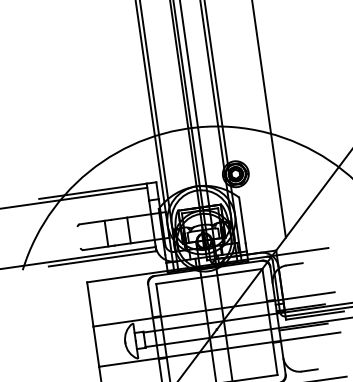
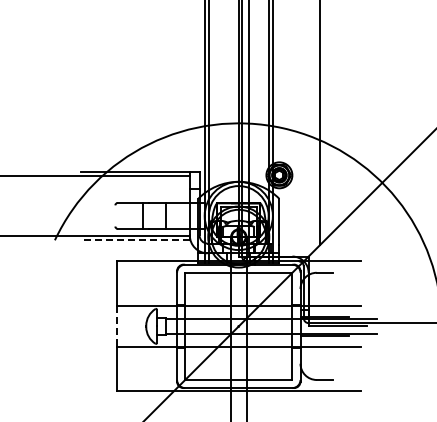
line: (102, 259) -> (135, 240), solid -> dashed
line: (95, 346) -> (116, 326), solid -> dashed

